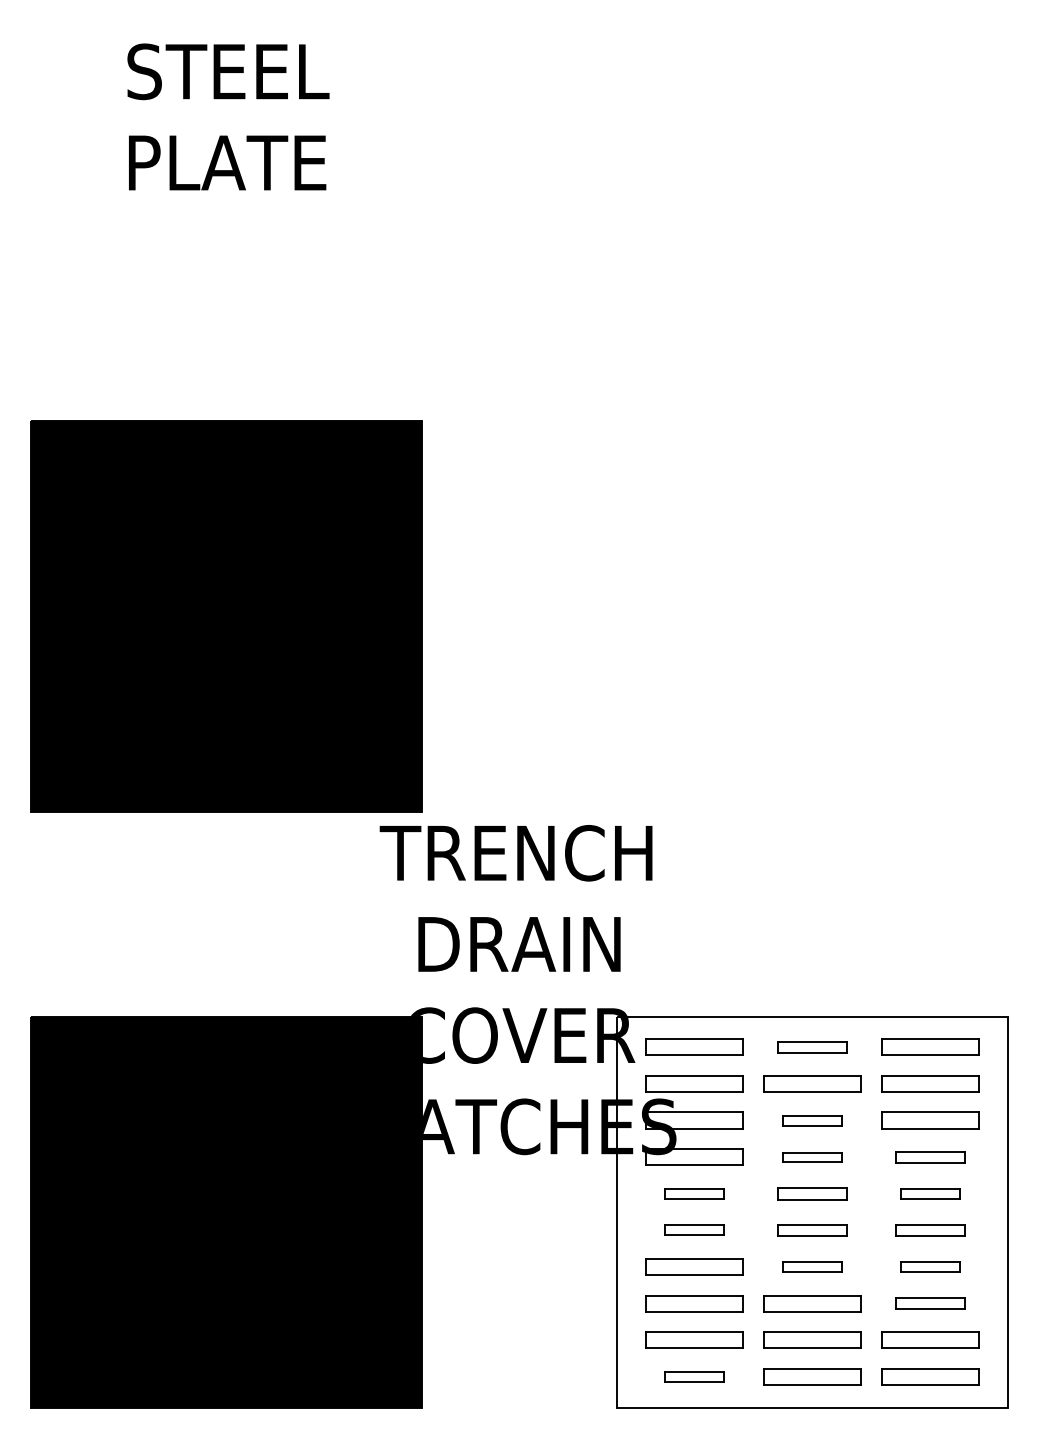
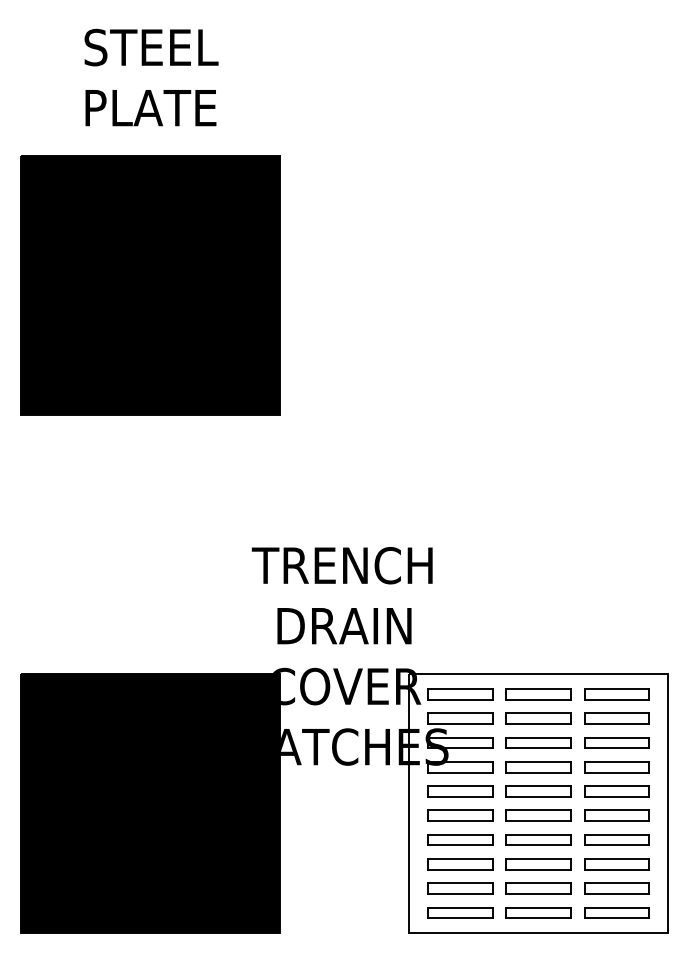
part: (226, 616) -> (150, 285), moved
part: (812, 1047) -> (538, 694), size x1.43
part: (812, 1119) -> (538, 742), size x1.67
part: (812, 1157) -> (538, 767), size x1.67
part: (929, 1157) -> (616, 767), size x1.43
part: (694, 1193) -> (460, 791), size x1.67
part: (812, 1193) -> (538, 791), size x1.43
part: (929, 1193) -> (616, 791), size x1.67
part: (694, 1230) -> (460, 815), size x1.67
part: (812, 1230) -> (538, 815), size x1.43
part: (929, 1230) -> (616, 815), size x1.43
part: (812, 1266) -> (538, 839), size x1.67
part: (929, 1266) -> (616, 839), size x1.67
part: (929, 1303) -> (616, 864), size x1.43
part: (694, 1376) -> (460, 912), size x1.67

